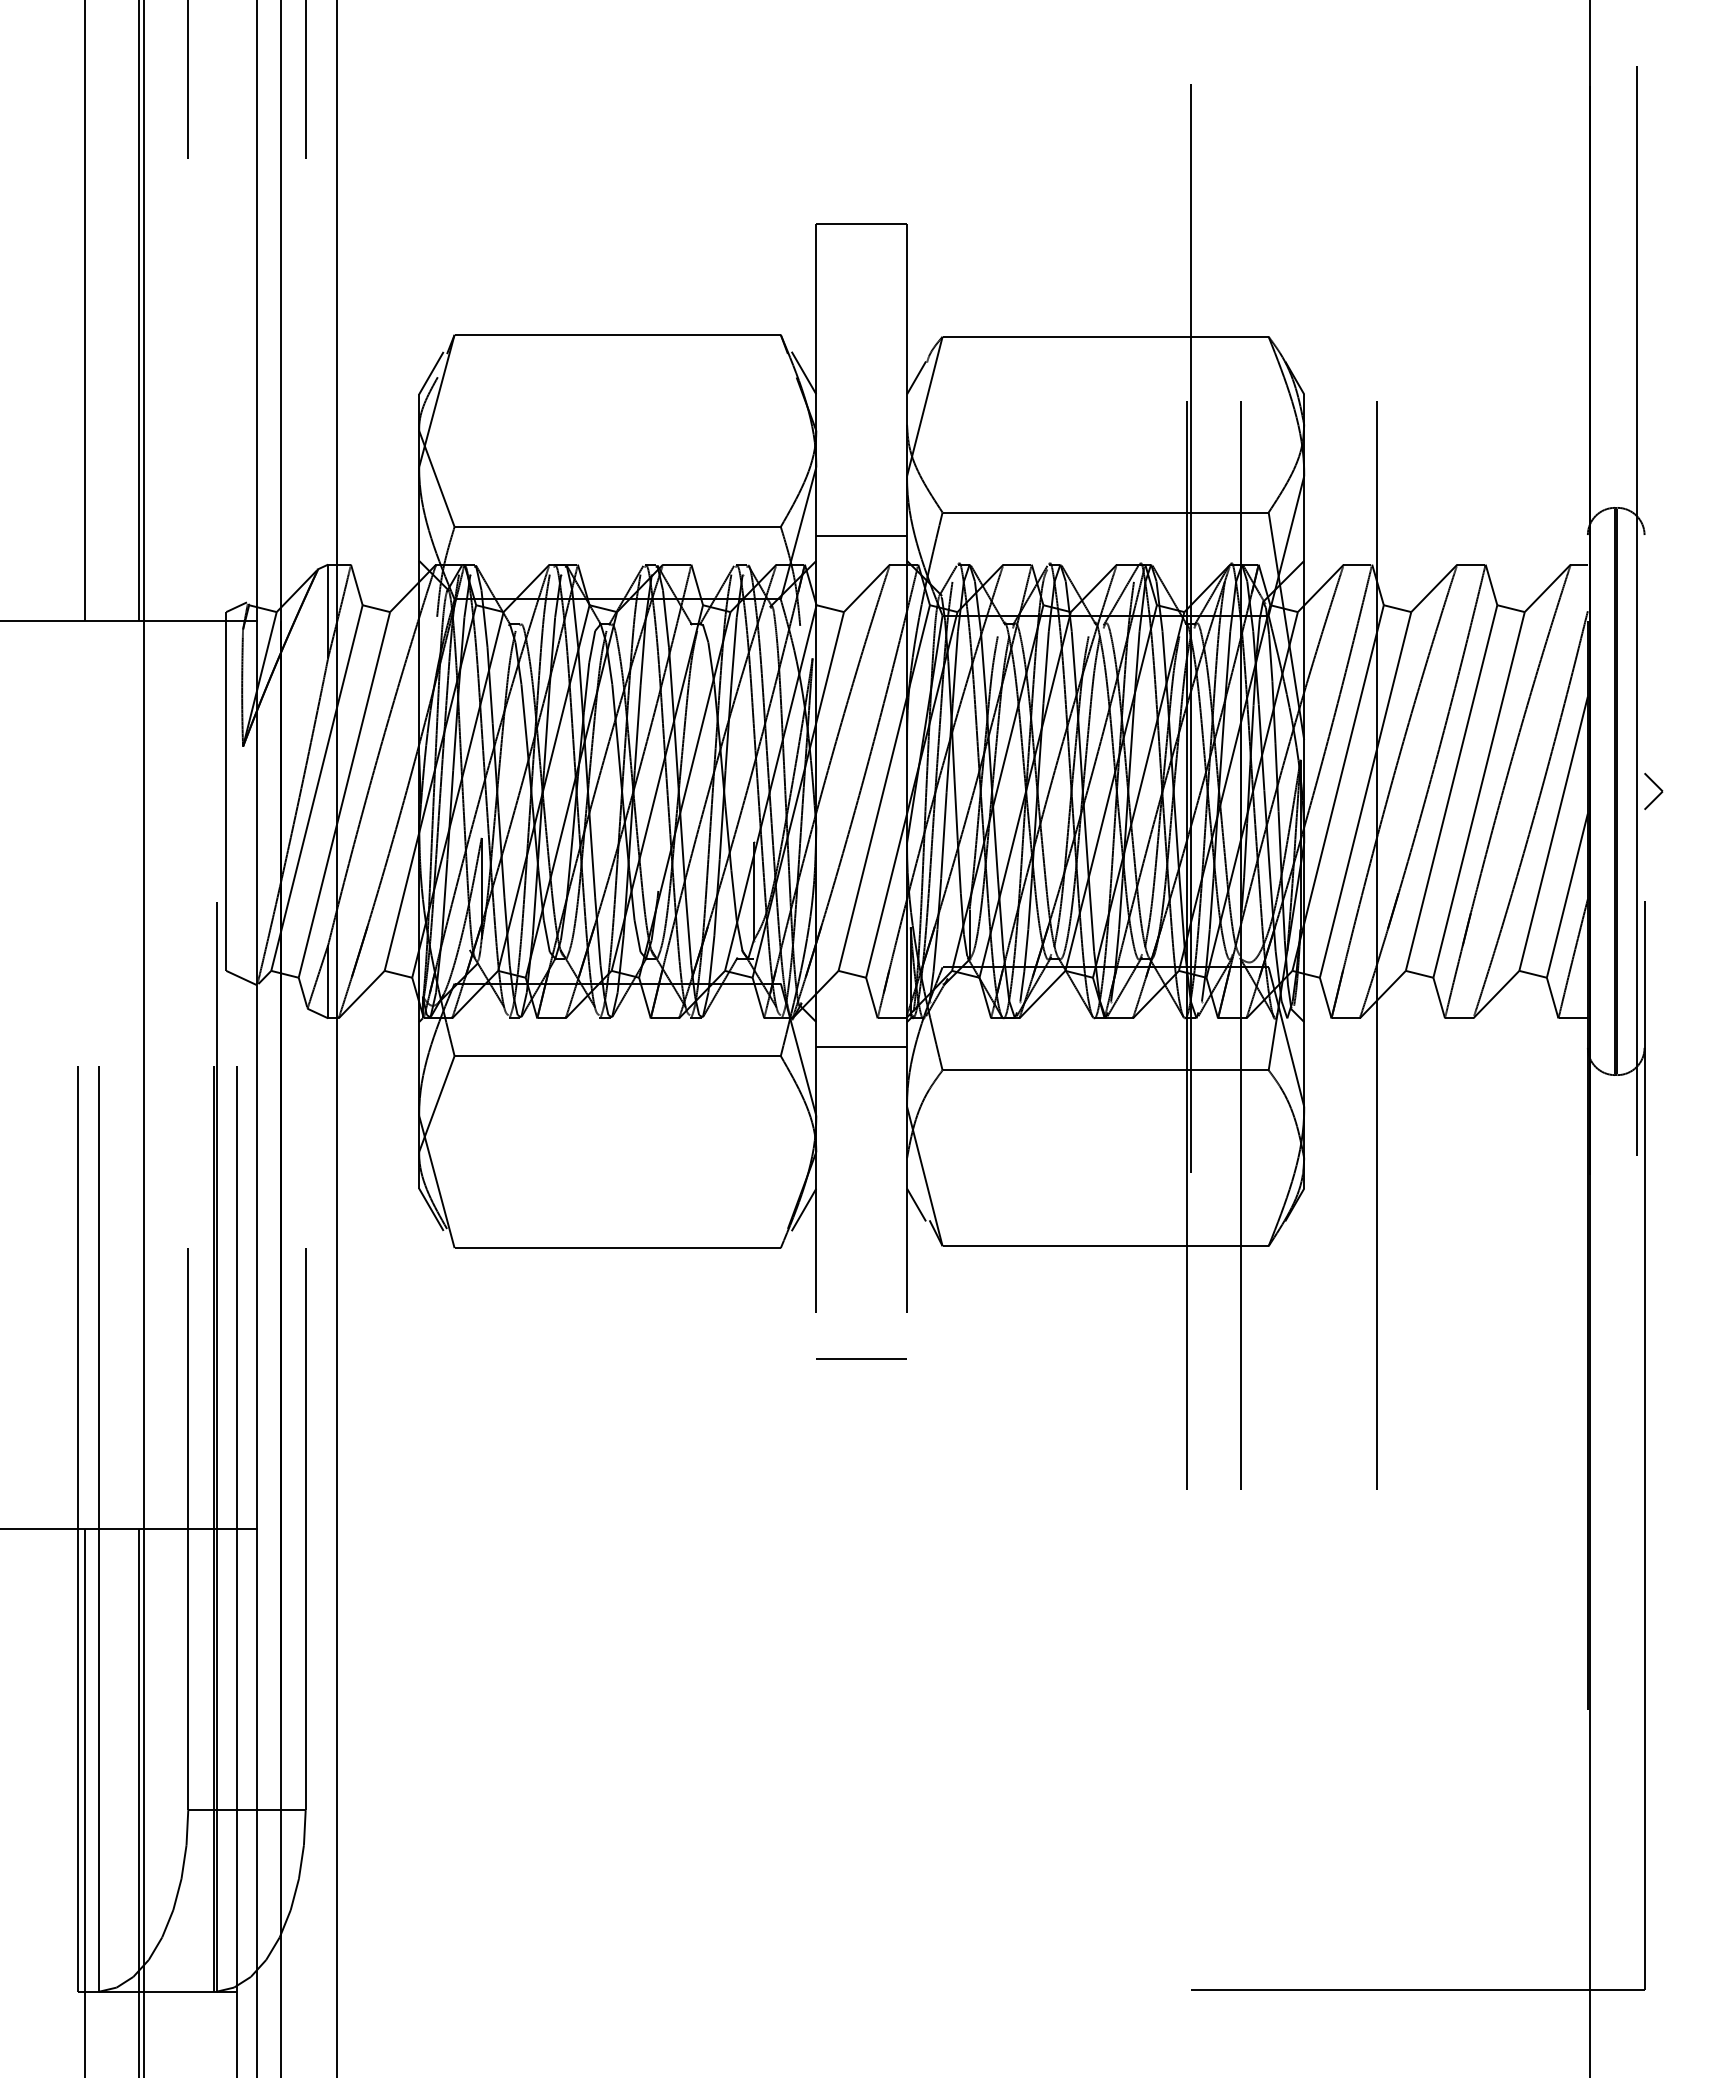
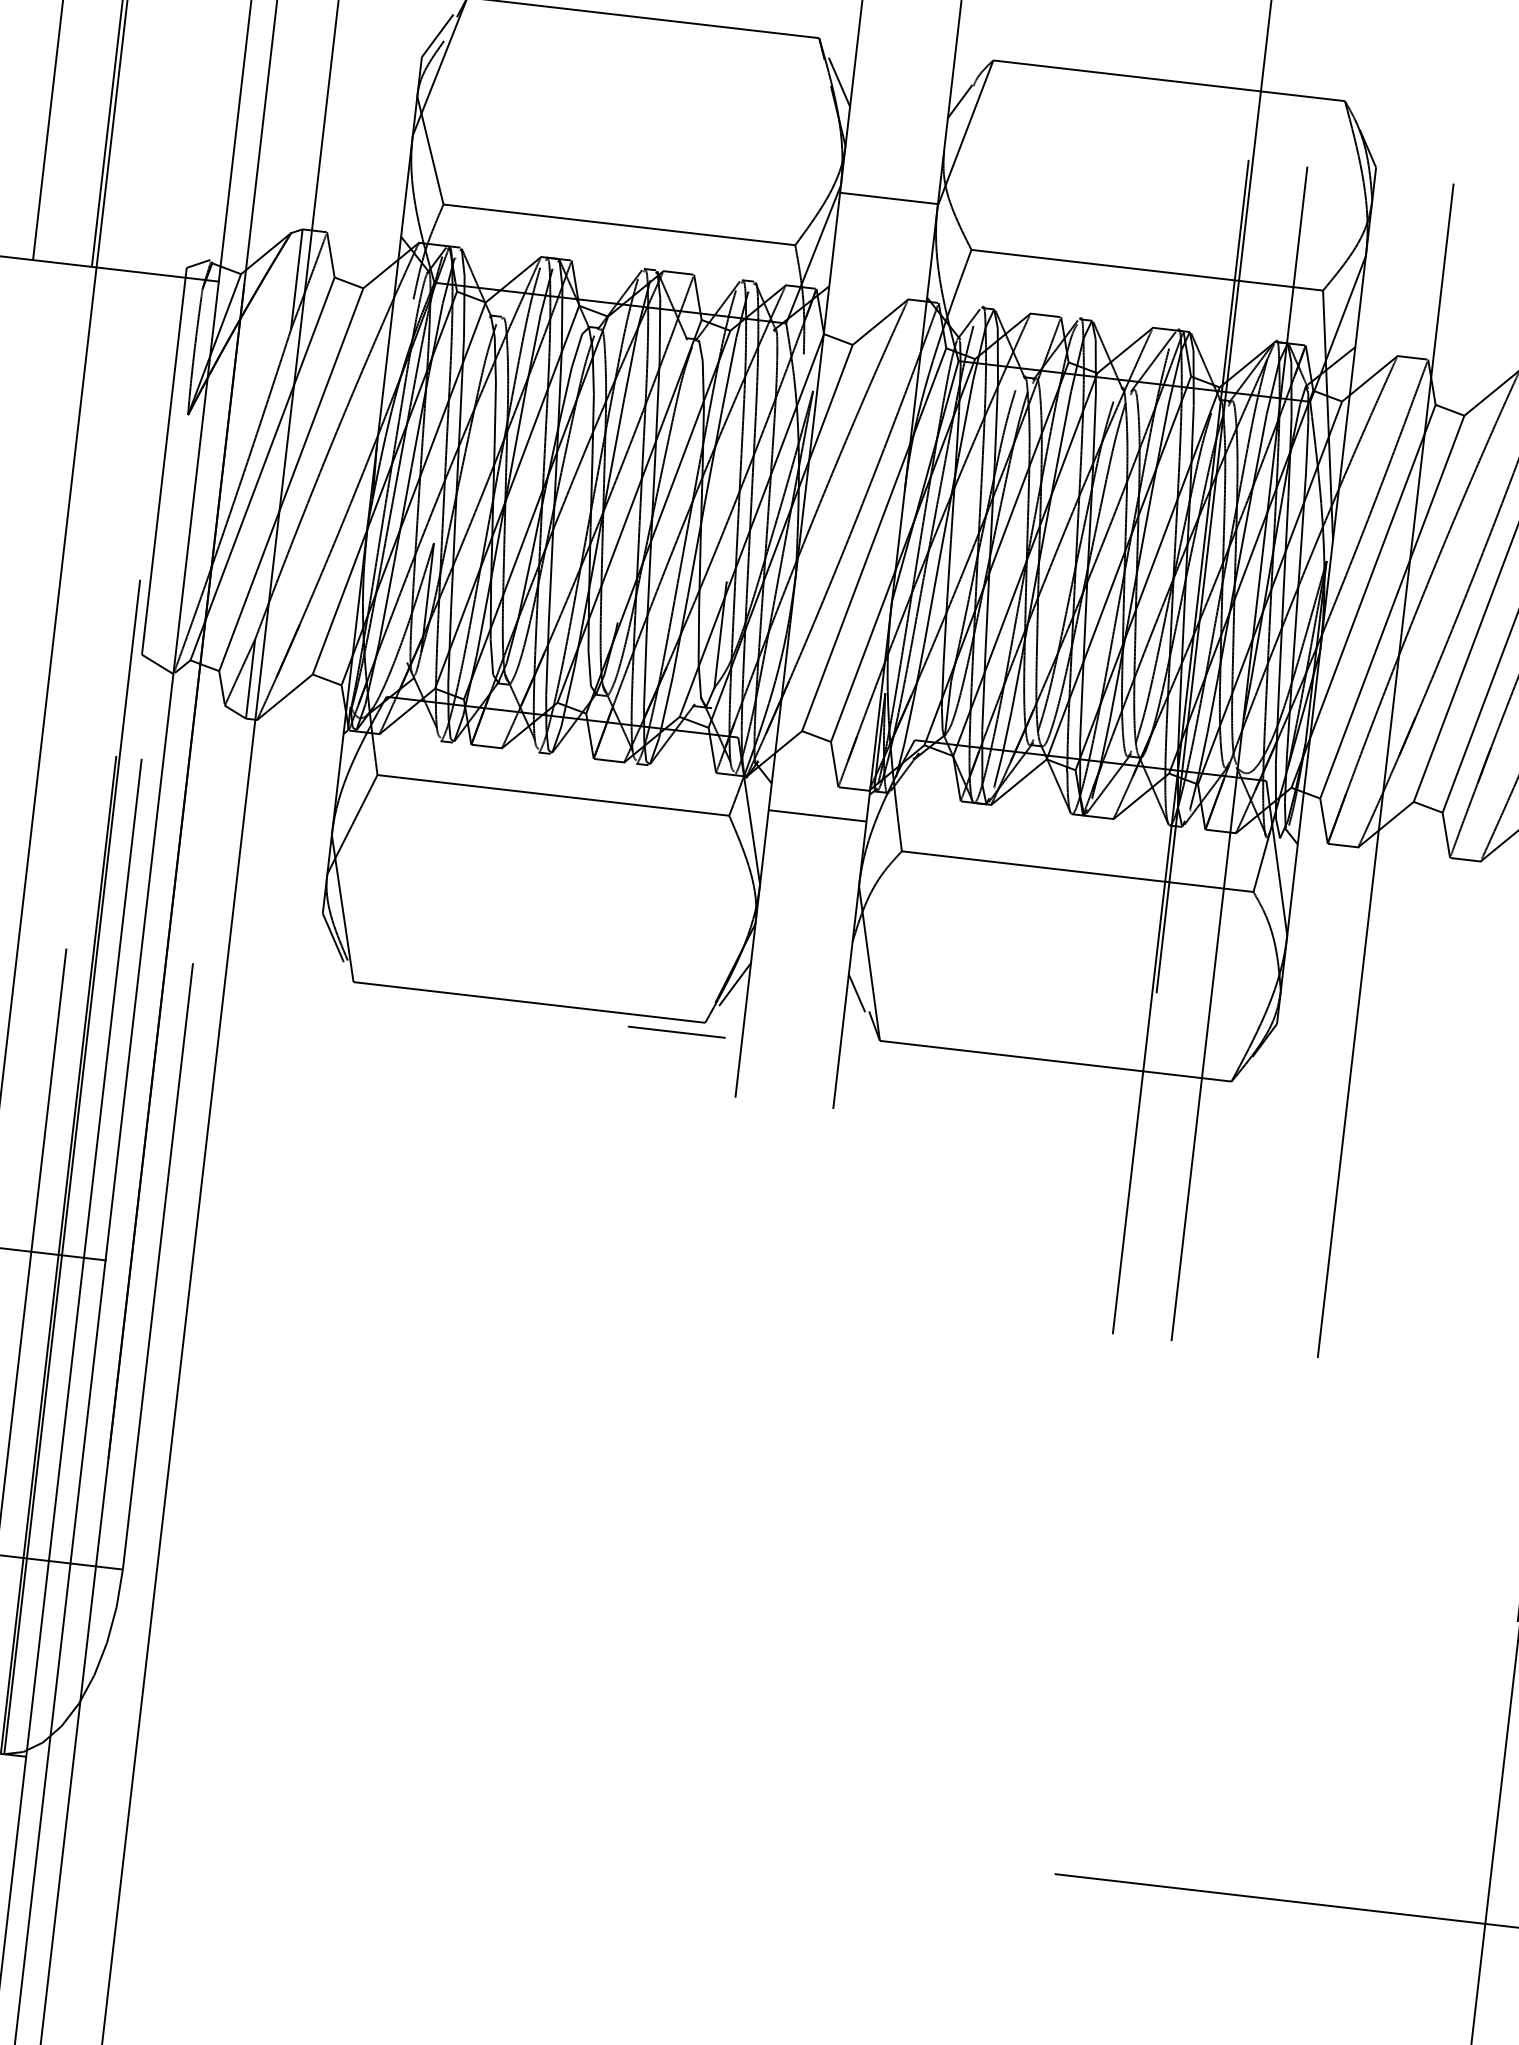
line: (861, 536) -> (888, 198), moved
line: (861, 1358) -> (676, 1031), moved

